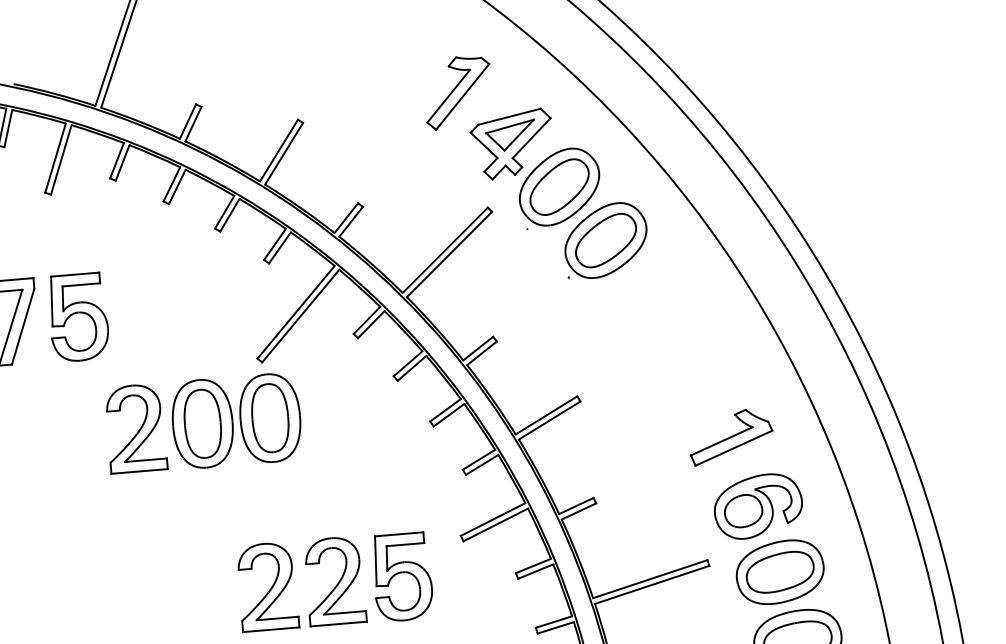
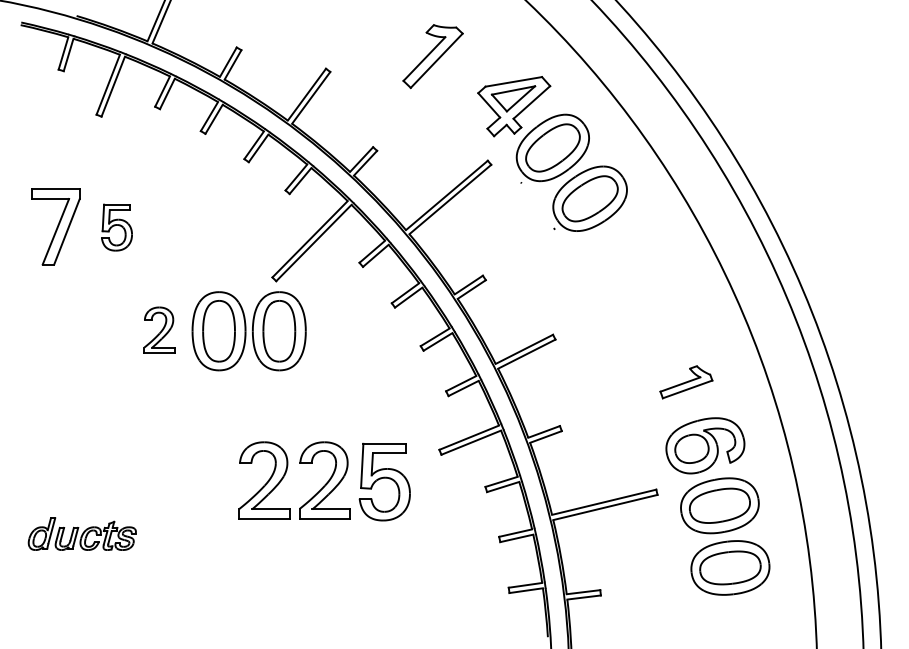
part: (457, 92) -> (432, 56), moved
part: (78, 317) -> (116, 227), size x0.6
part: (136, 428) -> (159, 330), size x0.6
part: (731, 437) -> (686, 382), size x0.7

